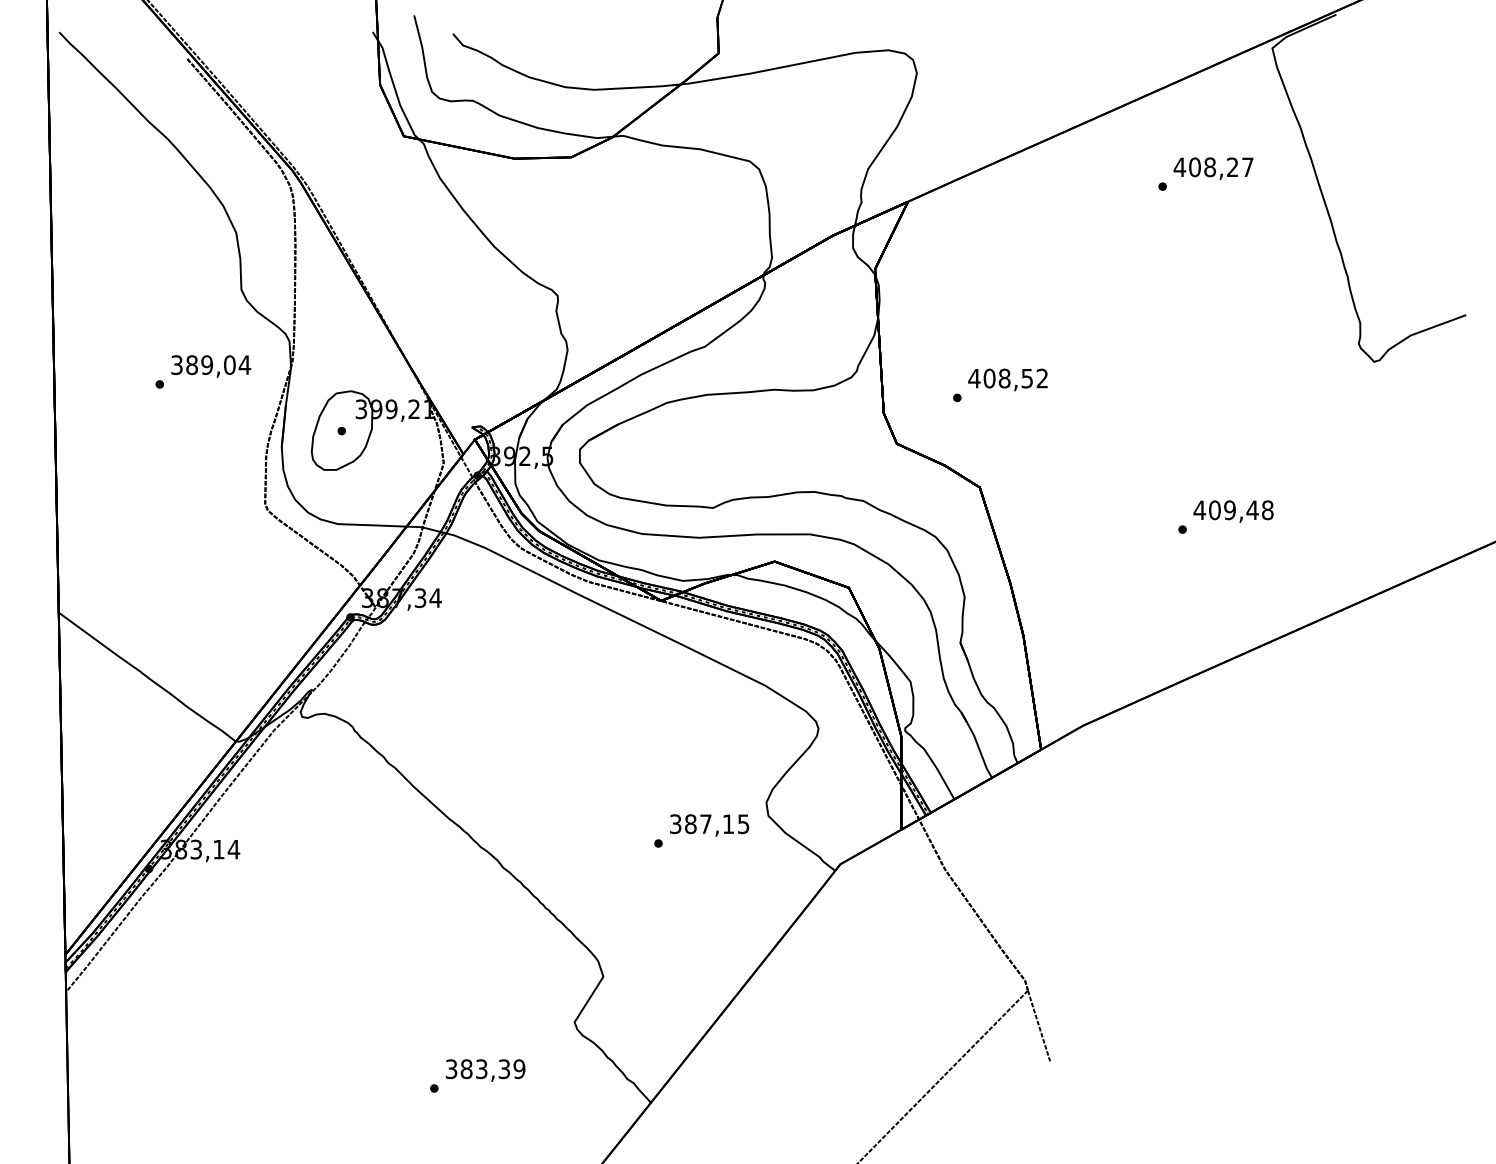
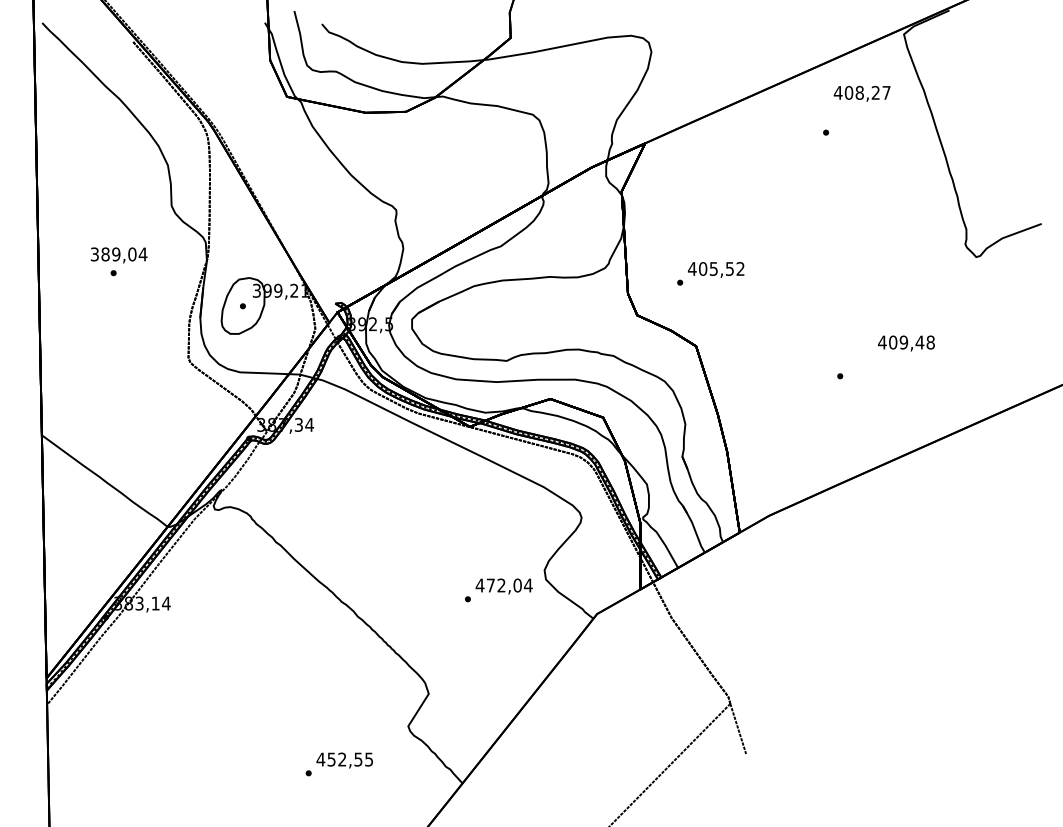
text: (1212, 168) -> (861, 93), moved
text: (210, 366) -> (118, 255), moved
text: (1004, 377) -> (713, 268), 408,52 -> 405,52
text: (1233, 511) -> (906, 343), moved
text: (708, 824) -> (503, 585), 387,15 -> 472,04
text: (484, 1069) -> (344, 759), 383,39 -> 452,55

